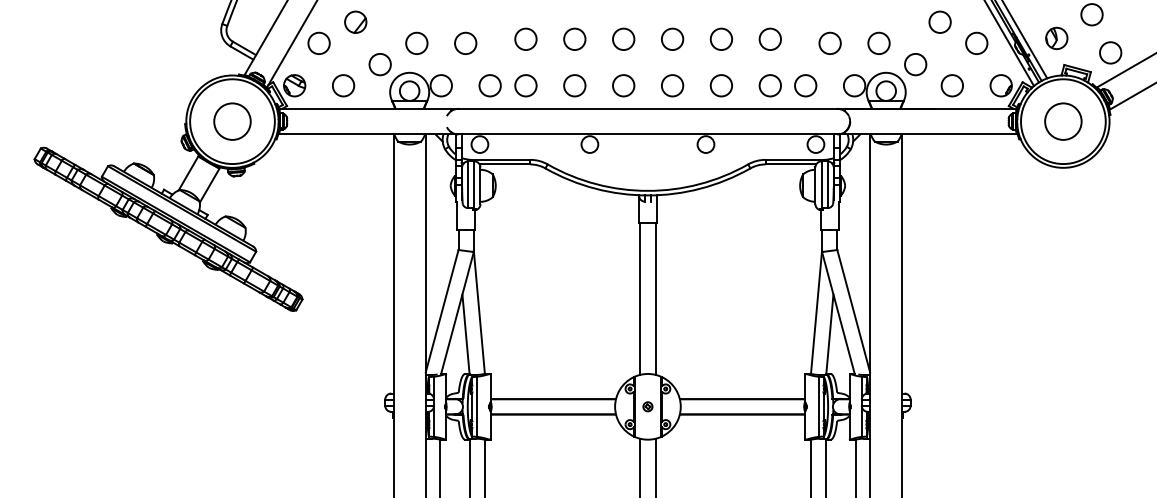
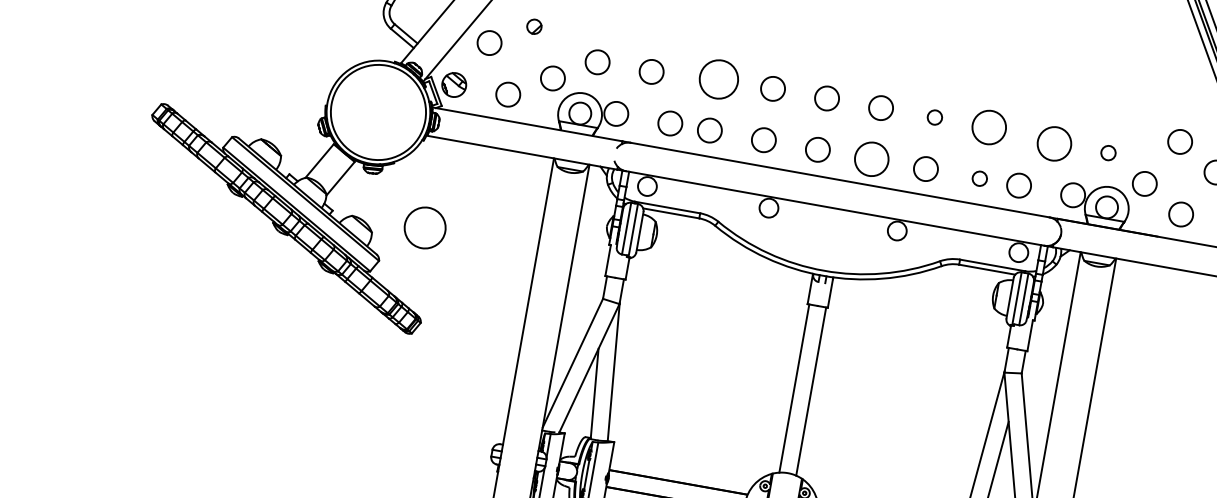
part: (355, 21) -> (534, 25), size x0.6
circle: (525, 38) -> (718, 78), size x1.6
circle: (720, 38) -> (934, 116), size x0.6
circle: (769, 38) -> (988, 126), size x1.4
circle: (829, 42) -> (1053, 142), size x1.4
circle: (878, 42) -> (1108, 152), size x0.6
circle: (672, 85) -> (871, 159), size x1.4
circle: (769, 85) -> (979, 178), size x0.6
circle: (232, 121) -> (425, 227), moved

